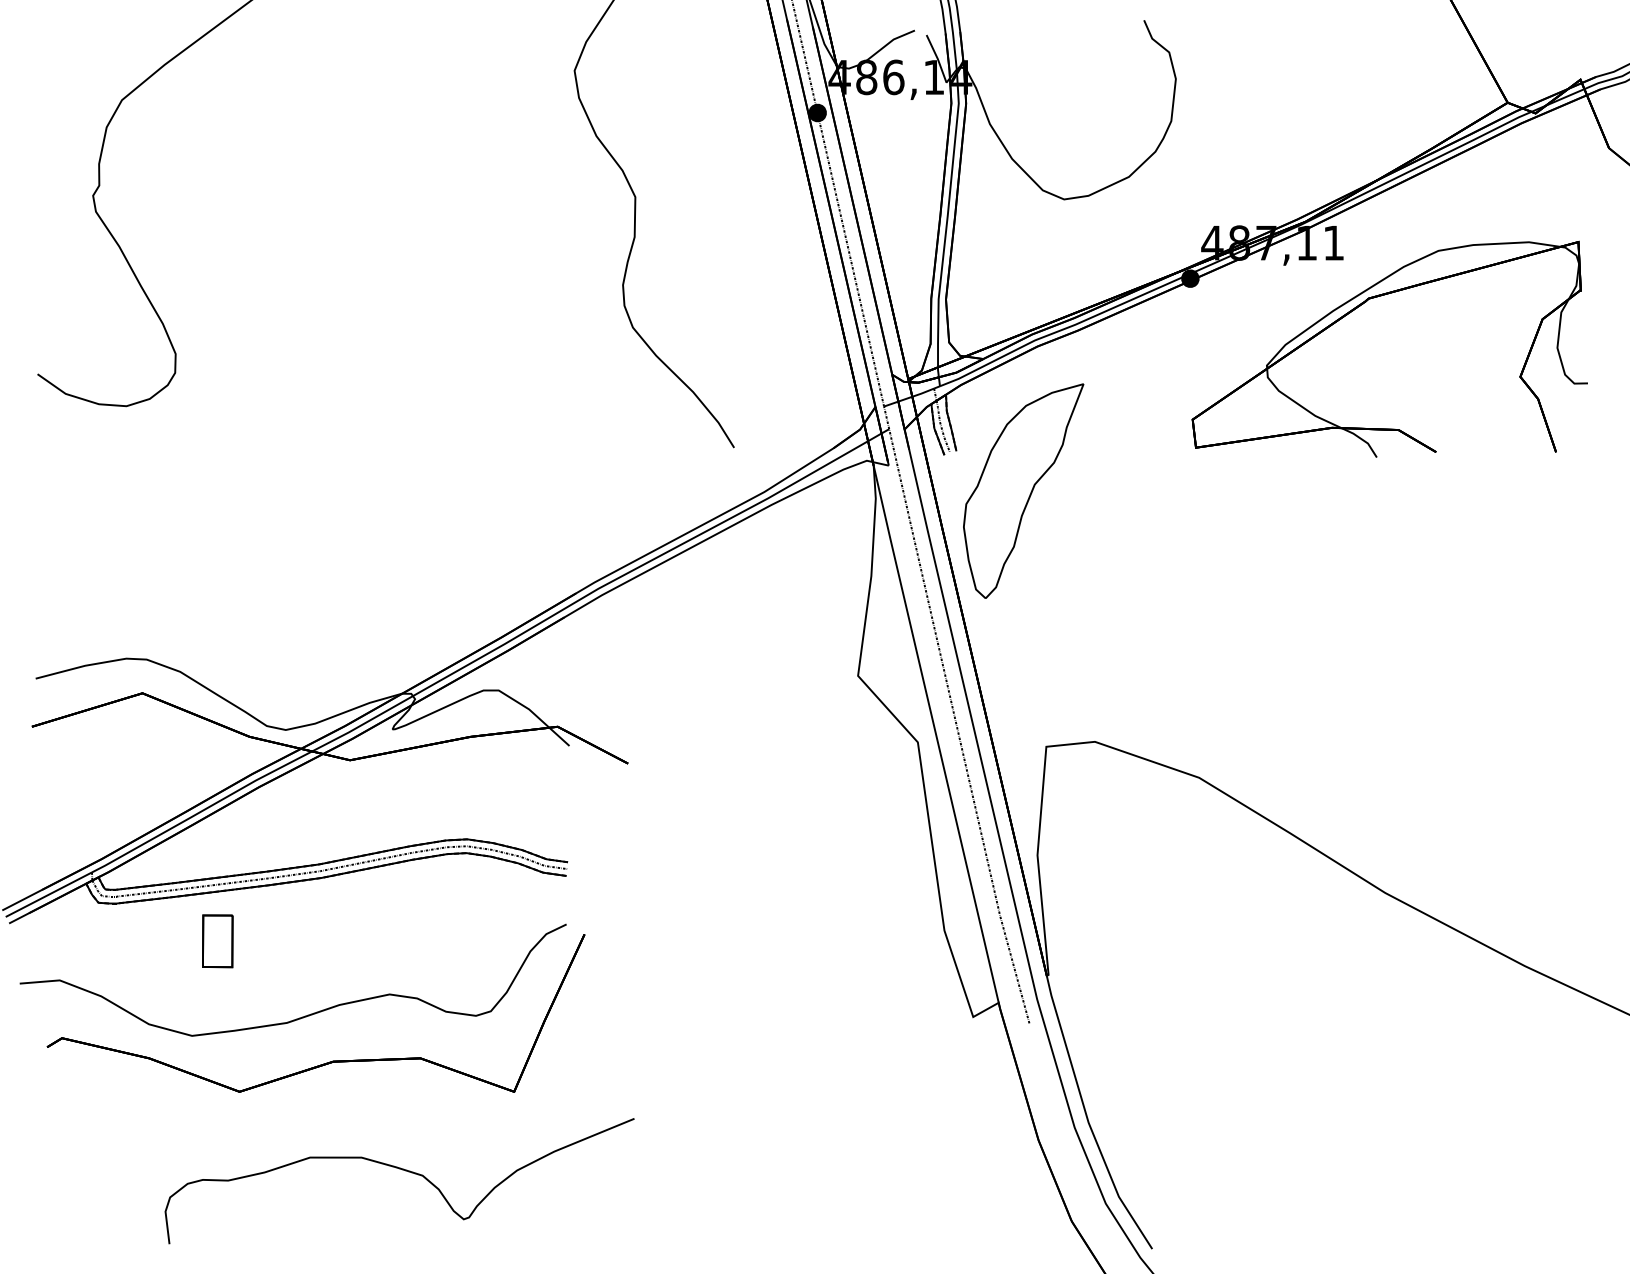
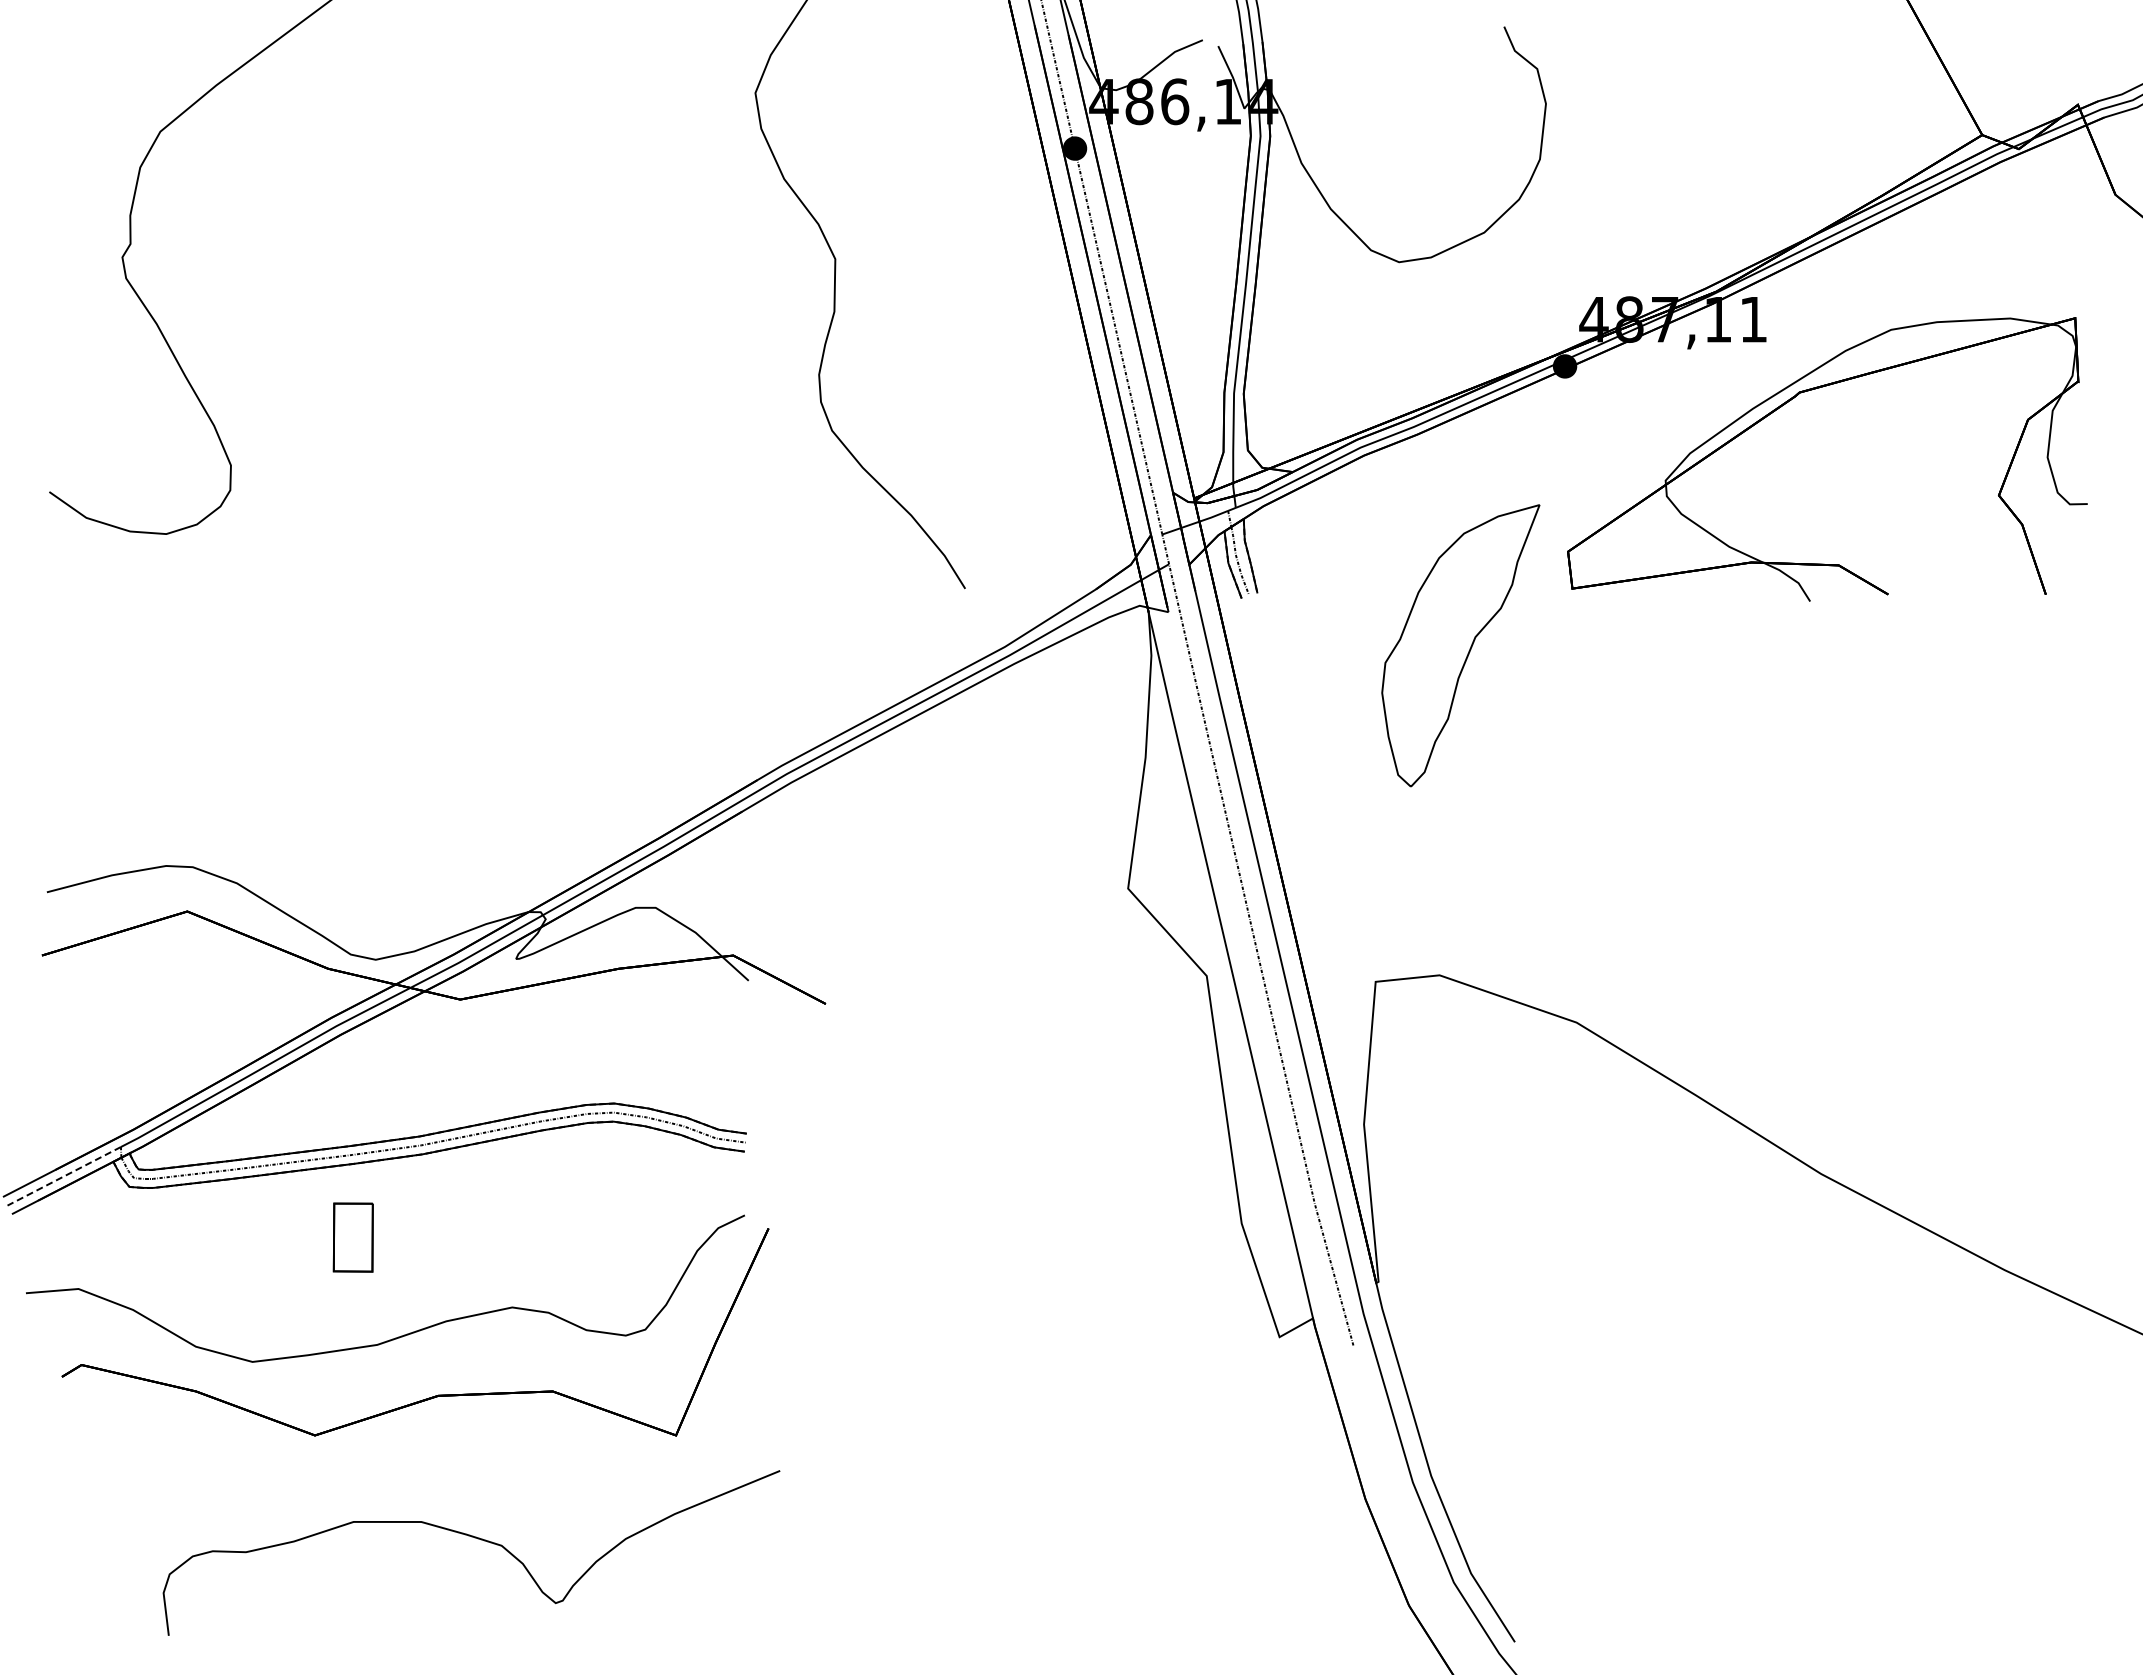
part: (1023, 490) -> (1460, 645), moved
line: (49, 894) -> (64, 1176), solid -> dashed
part: (217, 941) -> (352, 1237), moved
curve: (401, 1170) -> (474, 1538), moved

